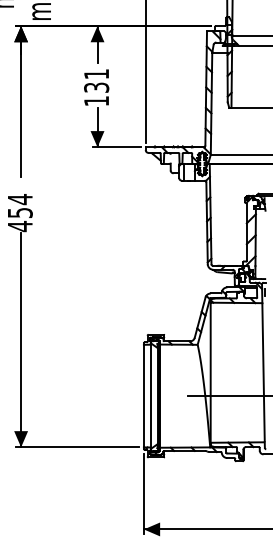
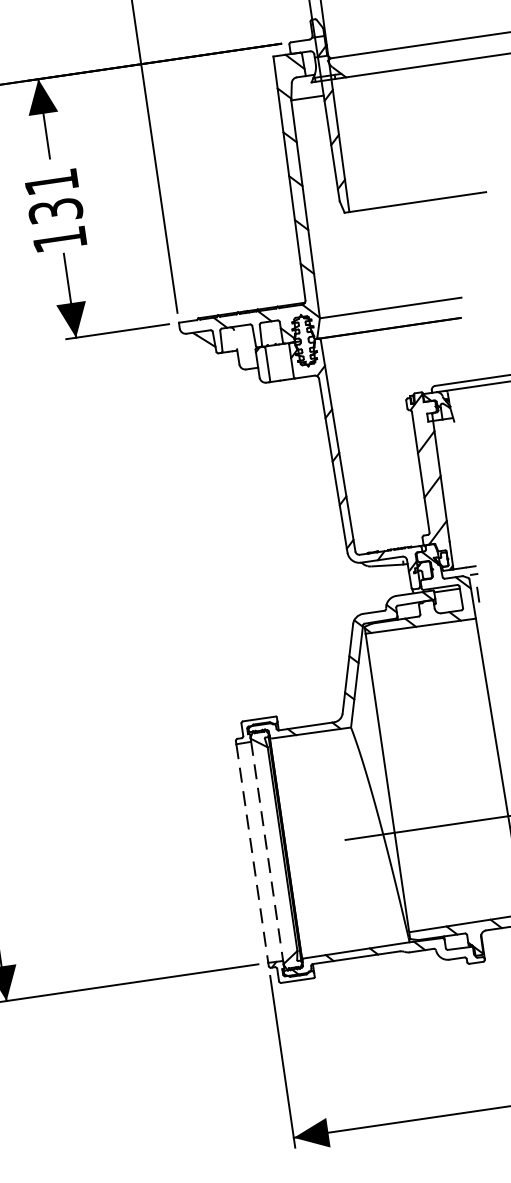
line: (143, 396) -> (251, 854), solid -> dashed
line: (150, 396) -> (266, 852), solid -> dashed

